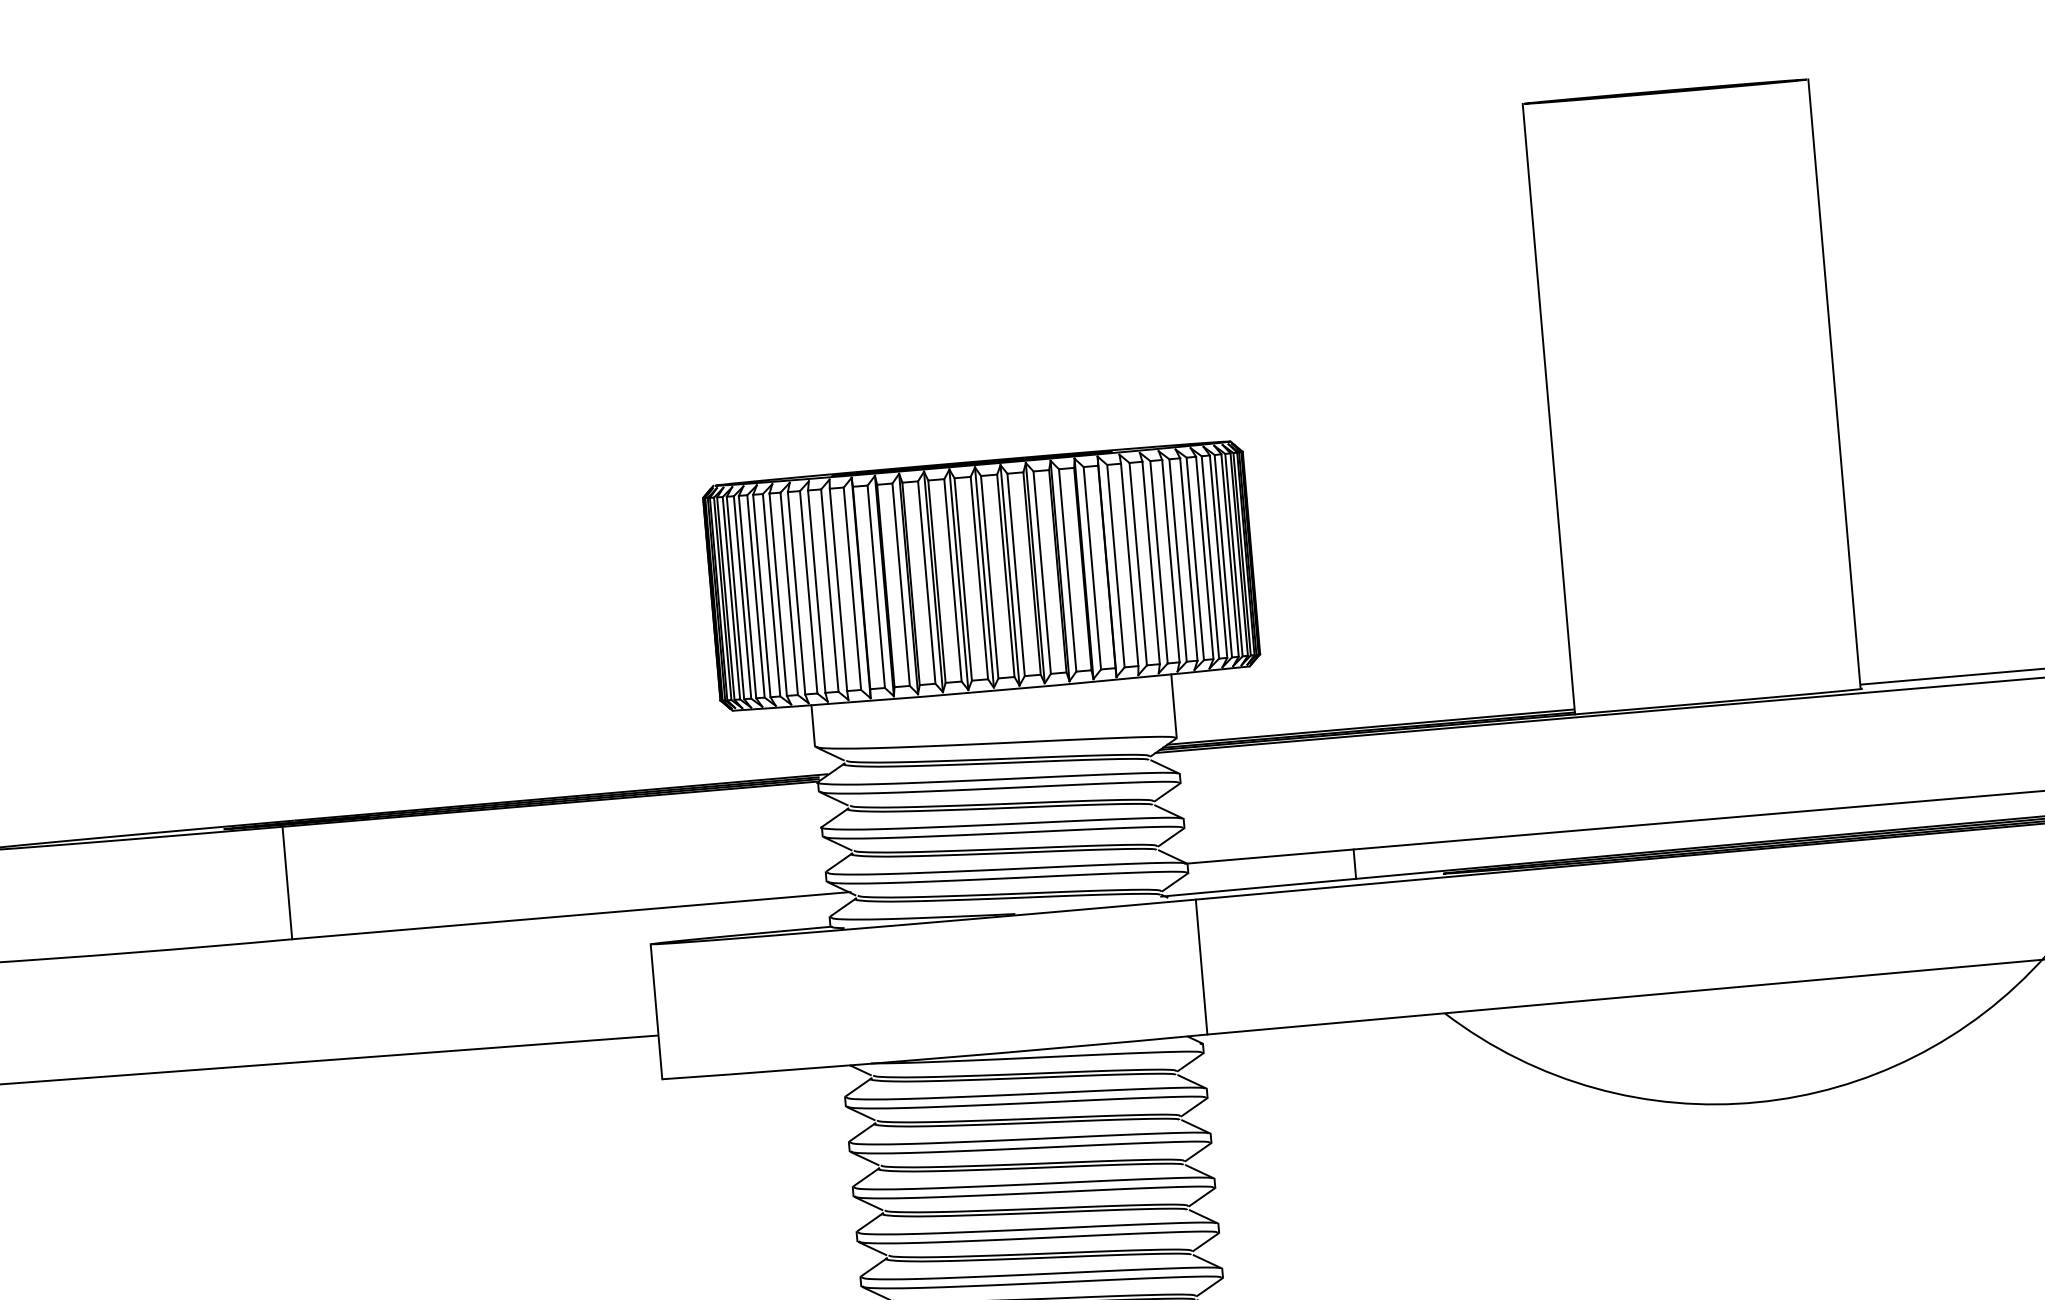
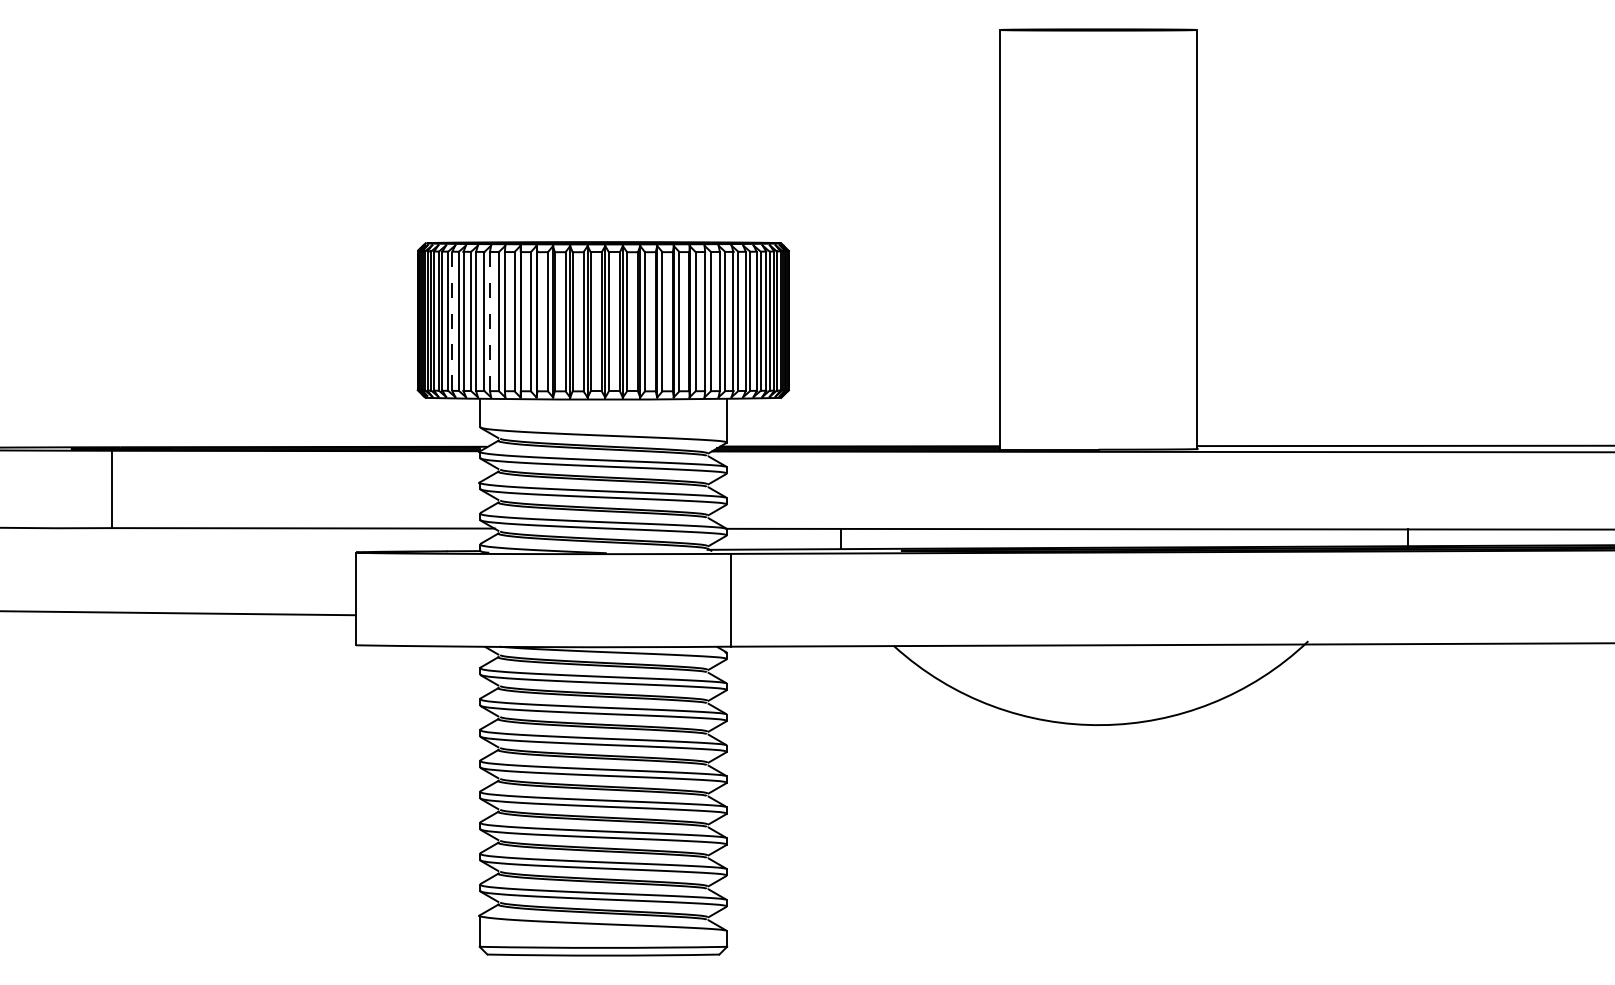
line: (816, 591) -> (489, 321), solid -> dashed
line: (762, 596) -> (452, 321), solid -> dashed

